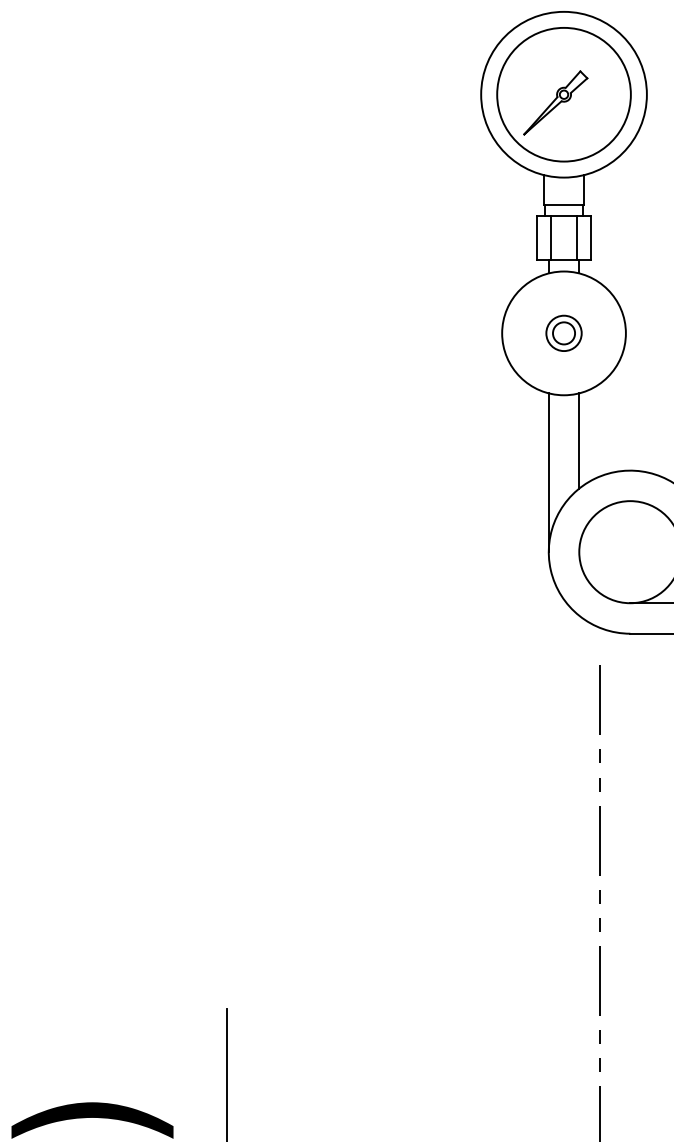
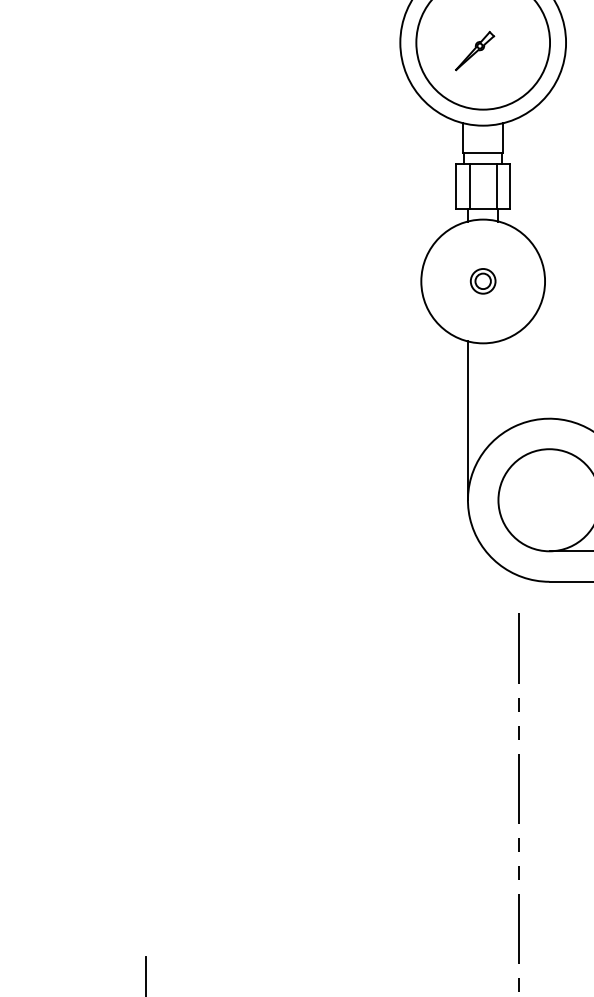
part: (555, 102) -> (474, 50), size x0.6
part: (563, 332) -> (482, 280), size x0.7
line: (579, 440) -> (498, 388), removed

